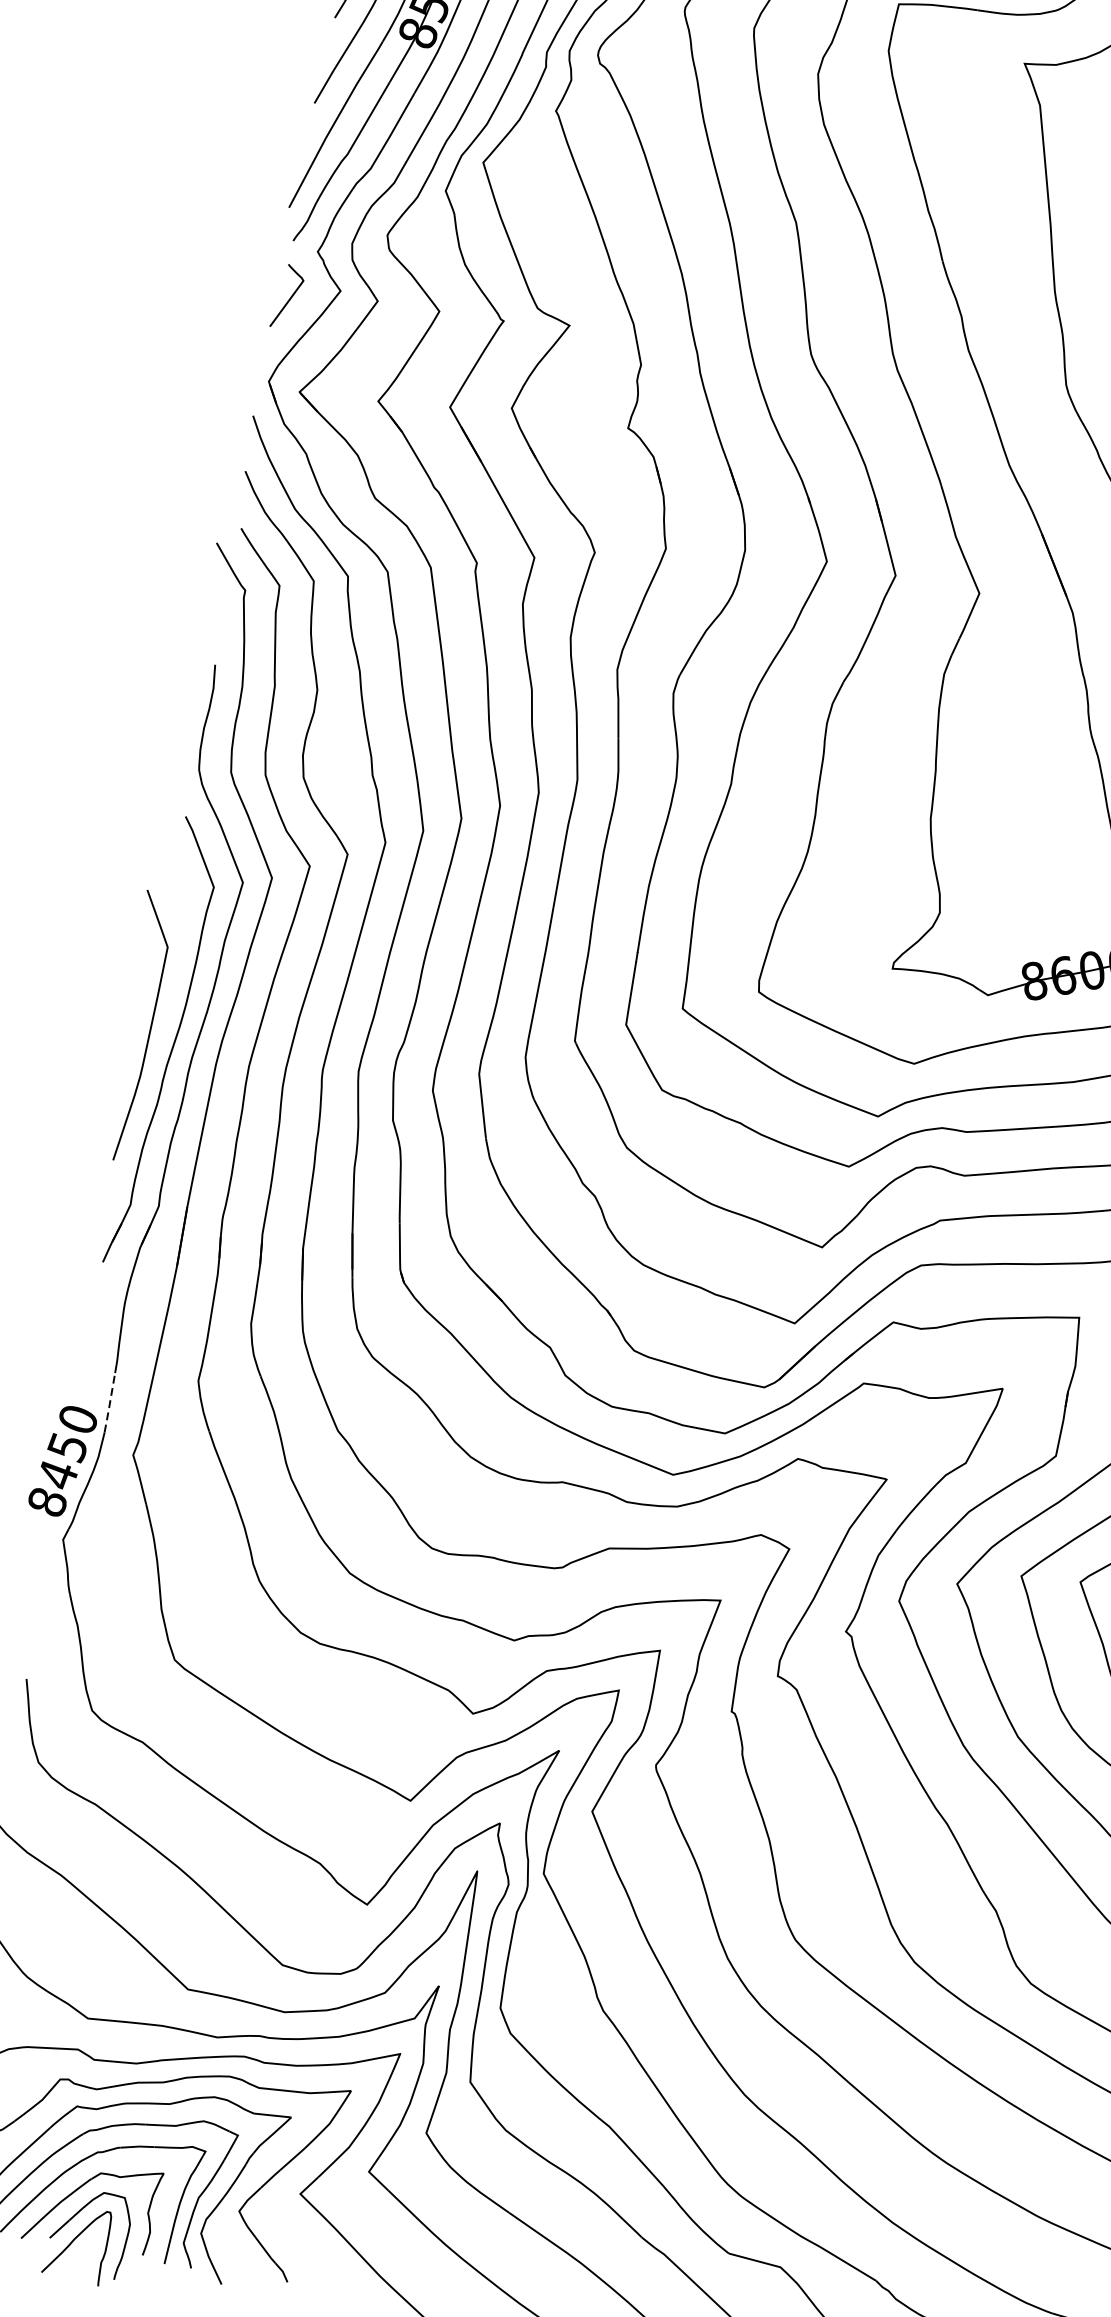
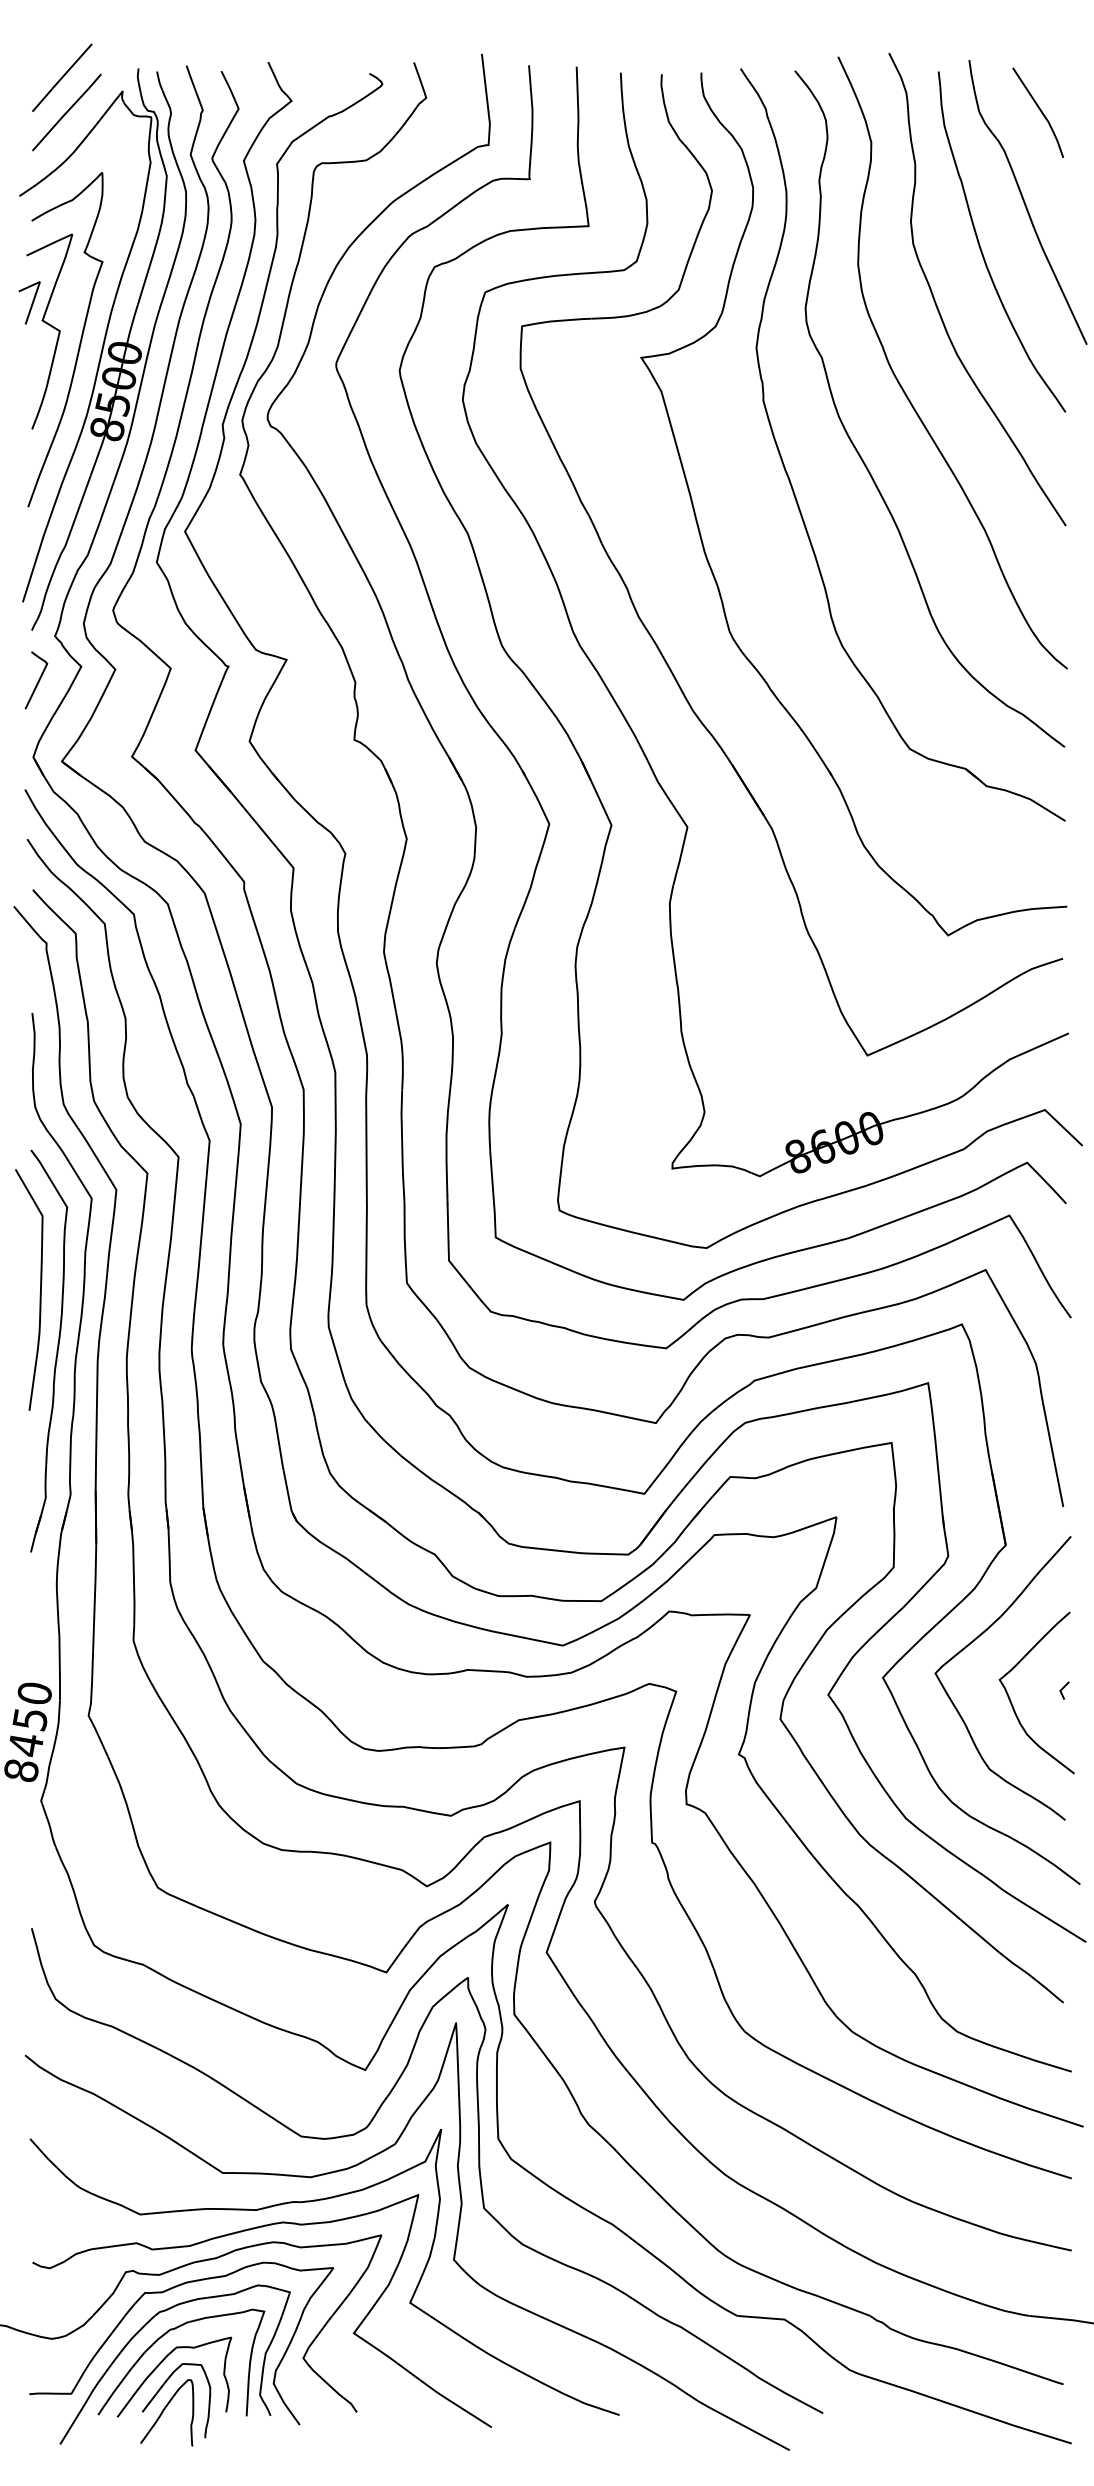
curve: (150, 1028) -> (40, 1289), moved
line: (109, 1404) -> (59, 1675), dashed -> solid

